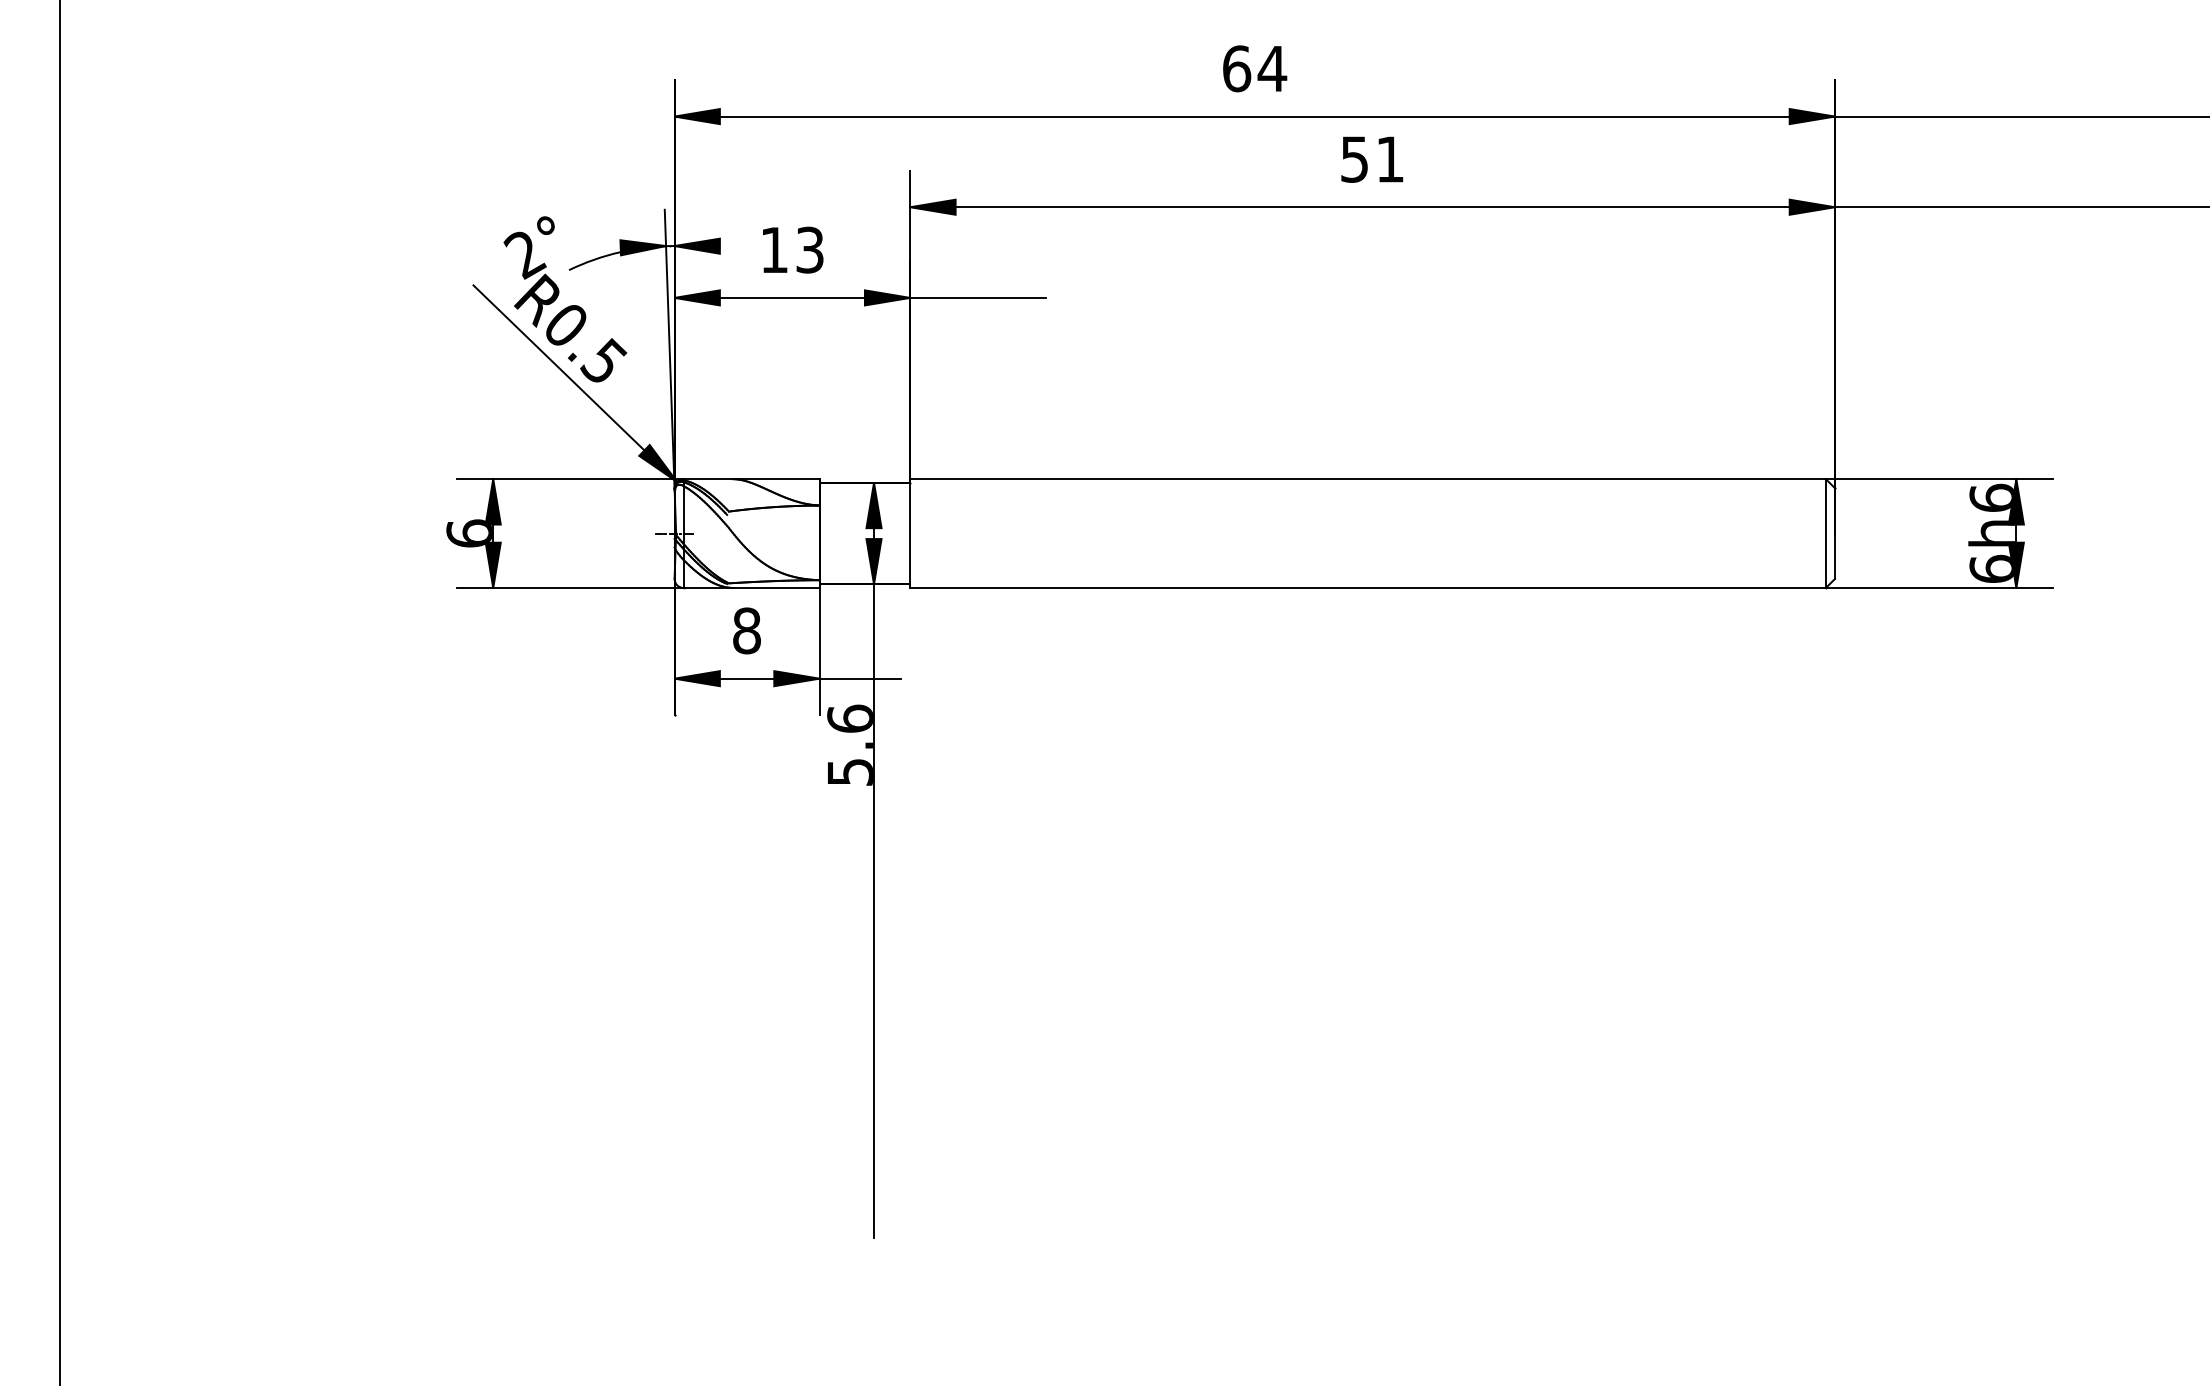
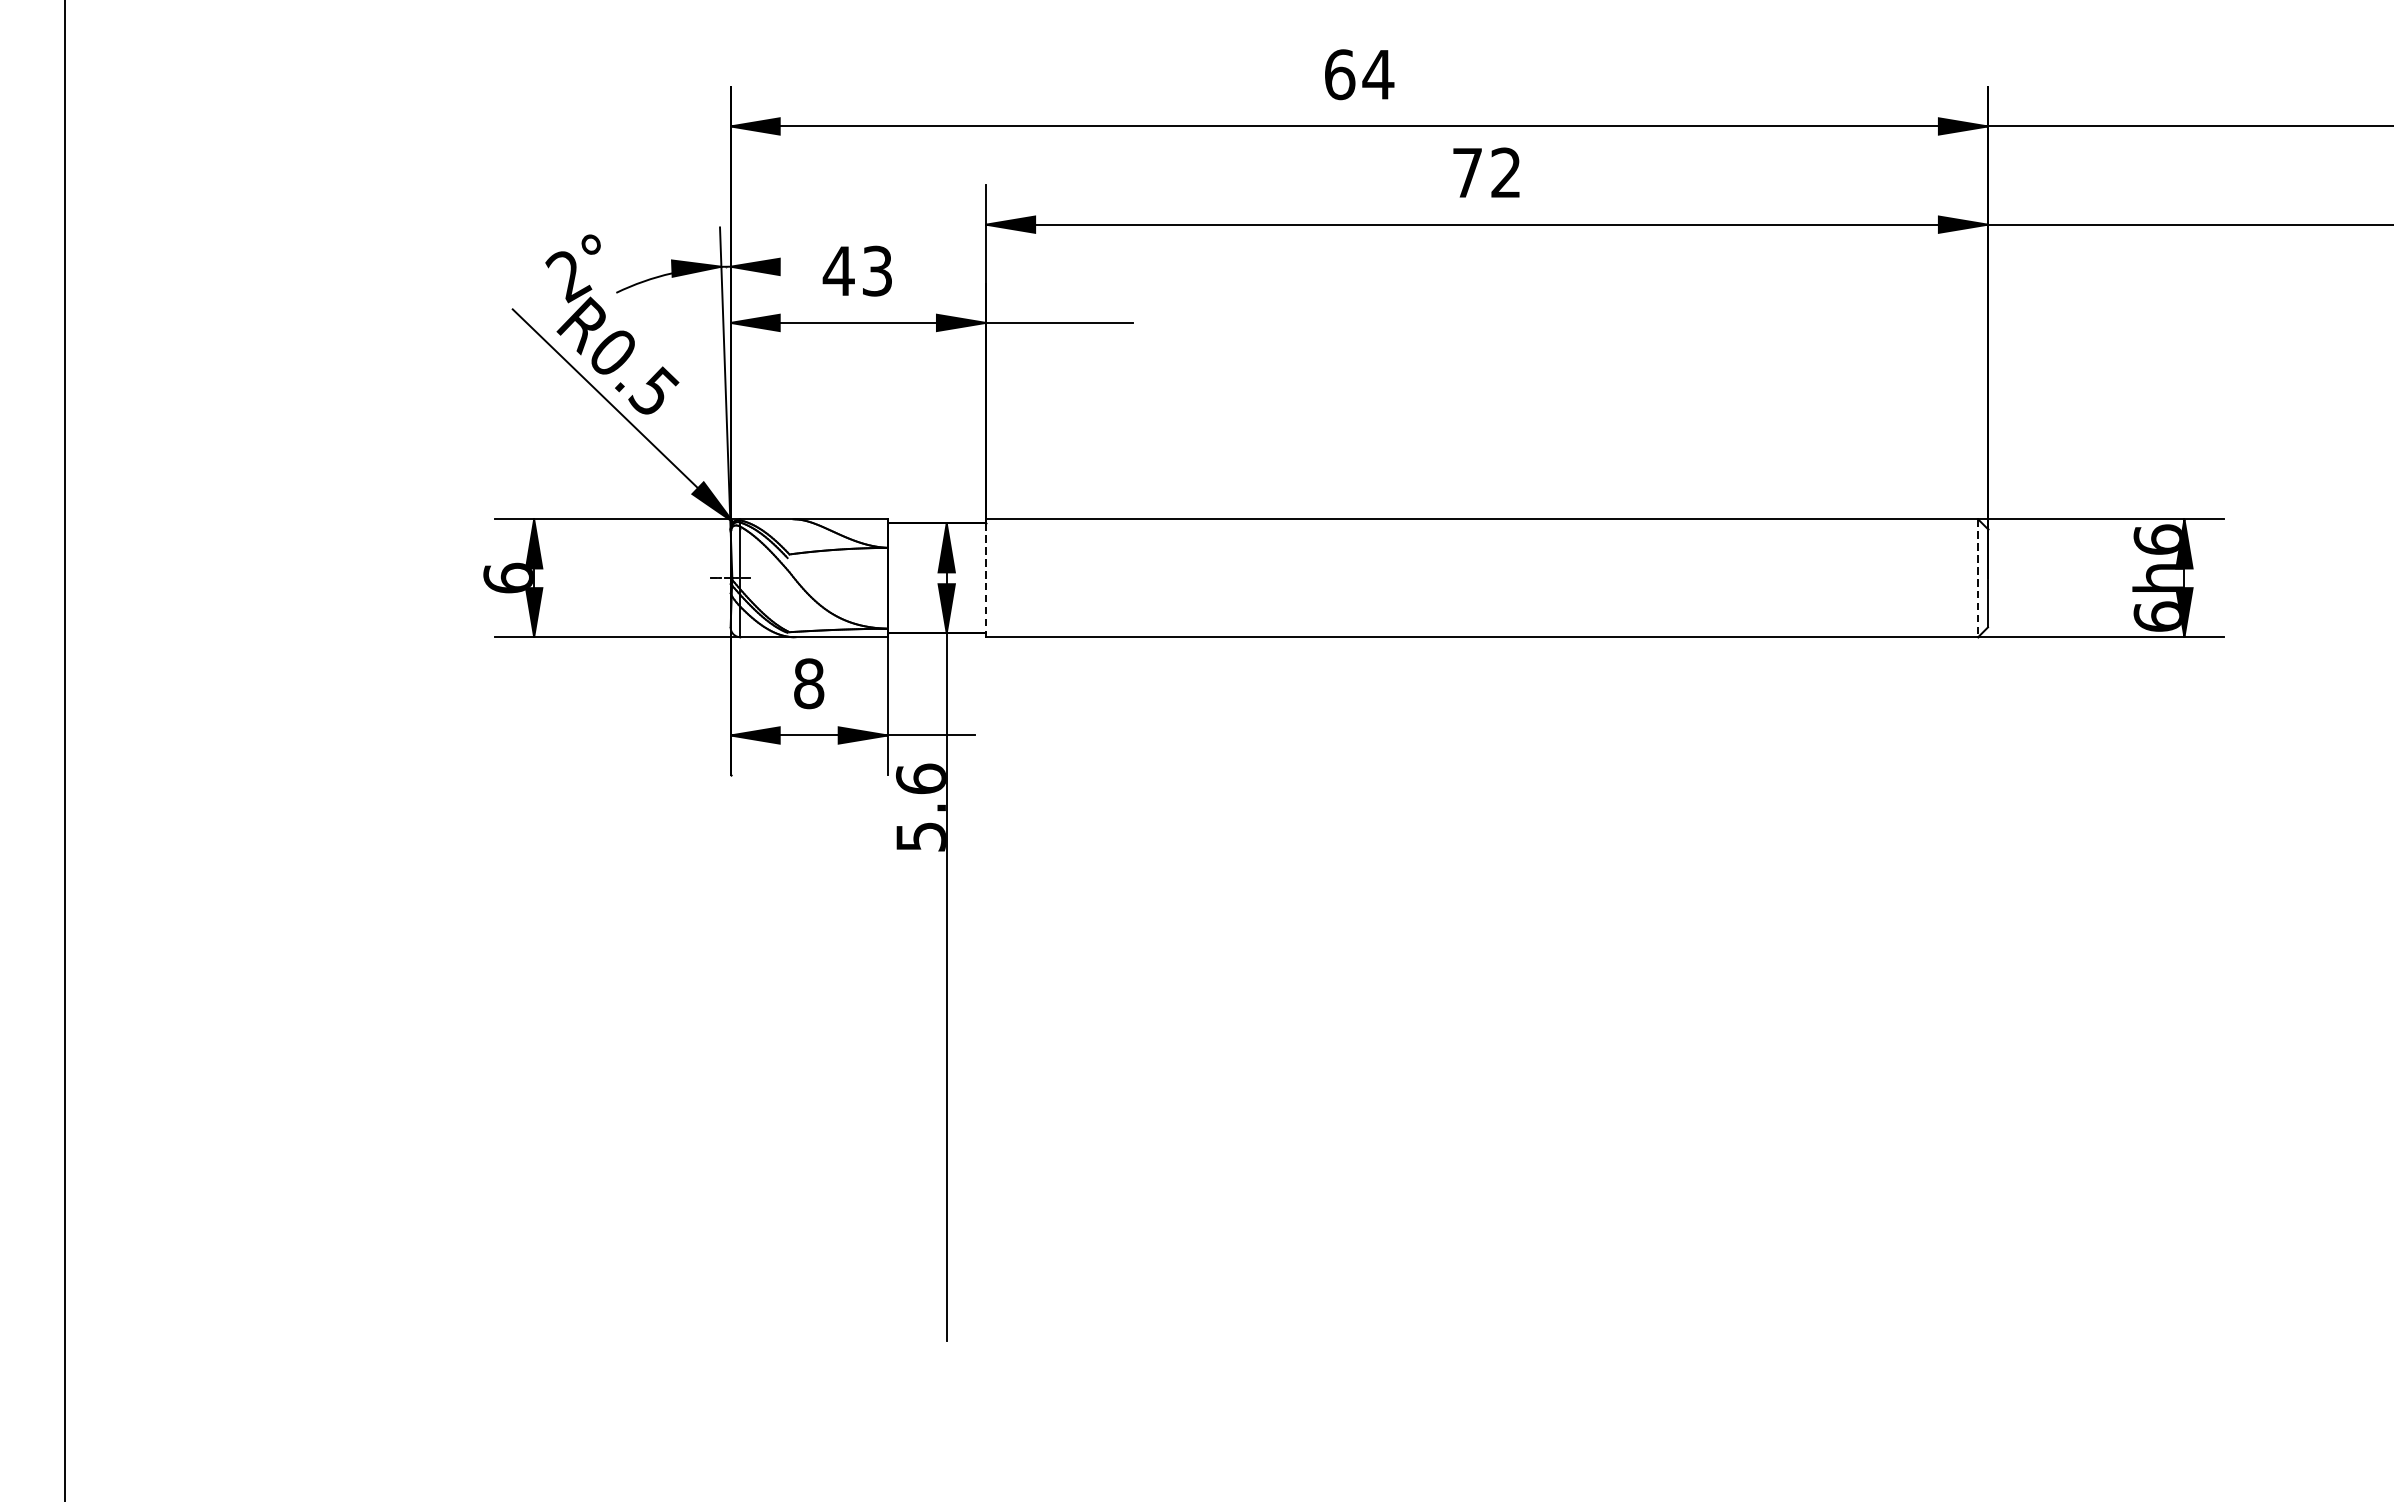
text: (1372, 159) -> (1486, 172), 51 -> 72
text: (774, 249) -> (838, 270), 13 -> 43
line: (910, 533) -> (986, 578), solid -> dashed
line: (1825, 534) -> (1977, 579), solid -> dashed

